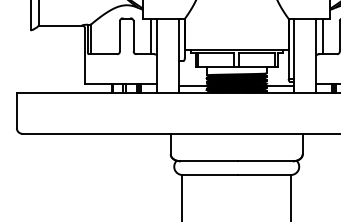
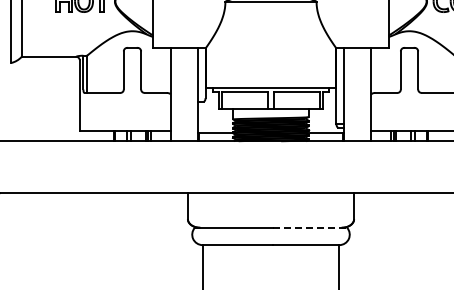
line: (150, 36) -> (162, 70), removed
line: (322, 36) -> (379, 70), removed
line: (268, 161) -> (310, 227), solid -> dashed

